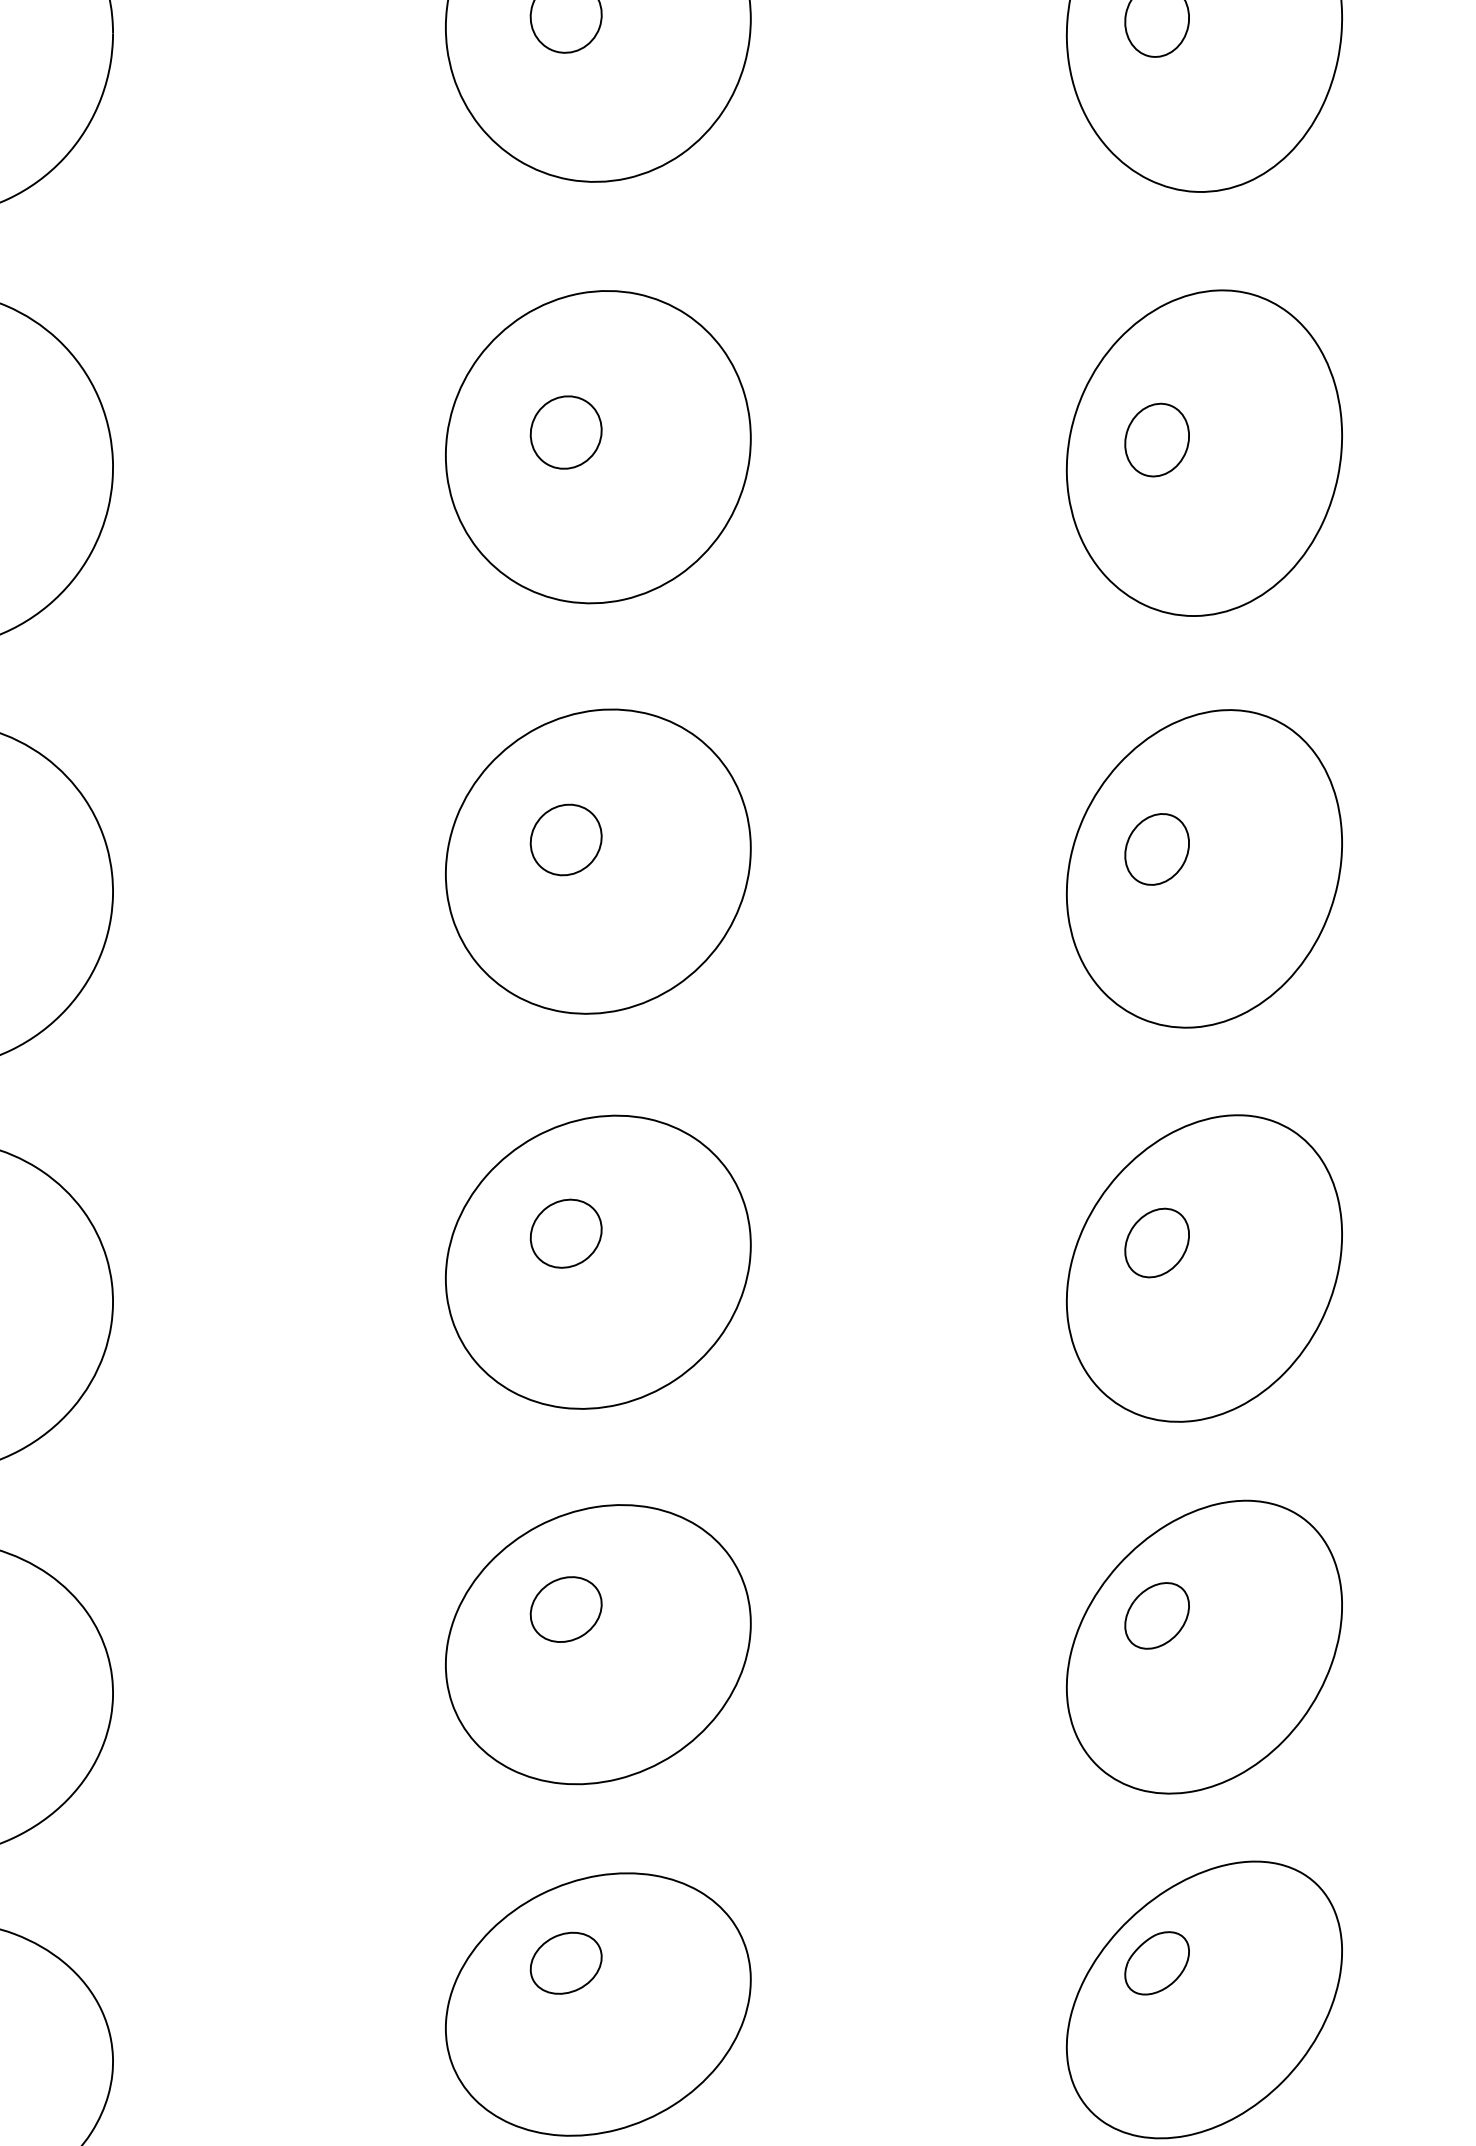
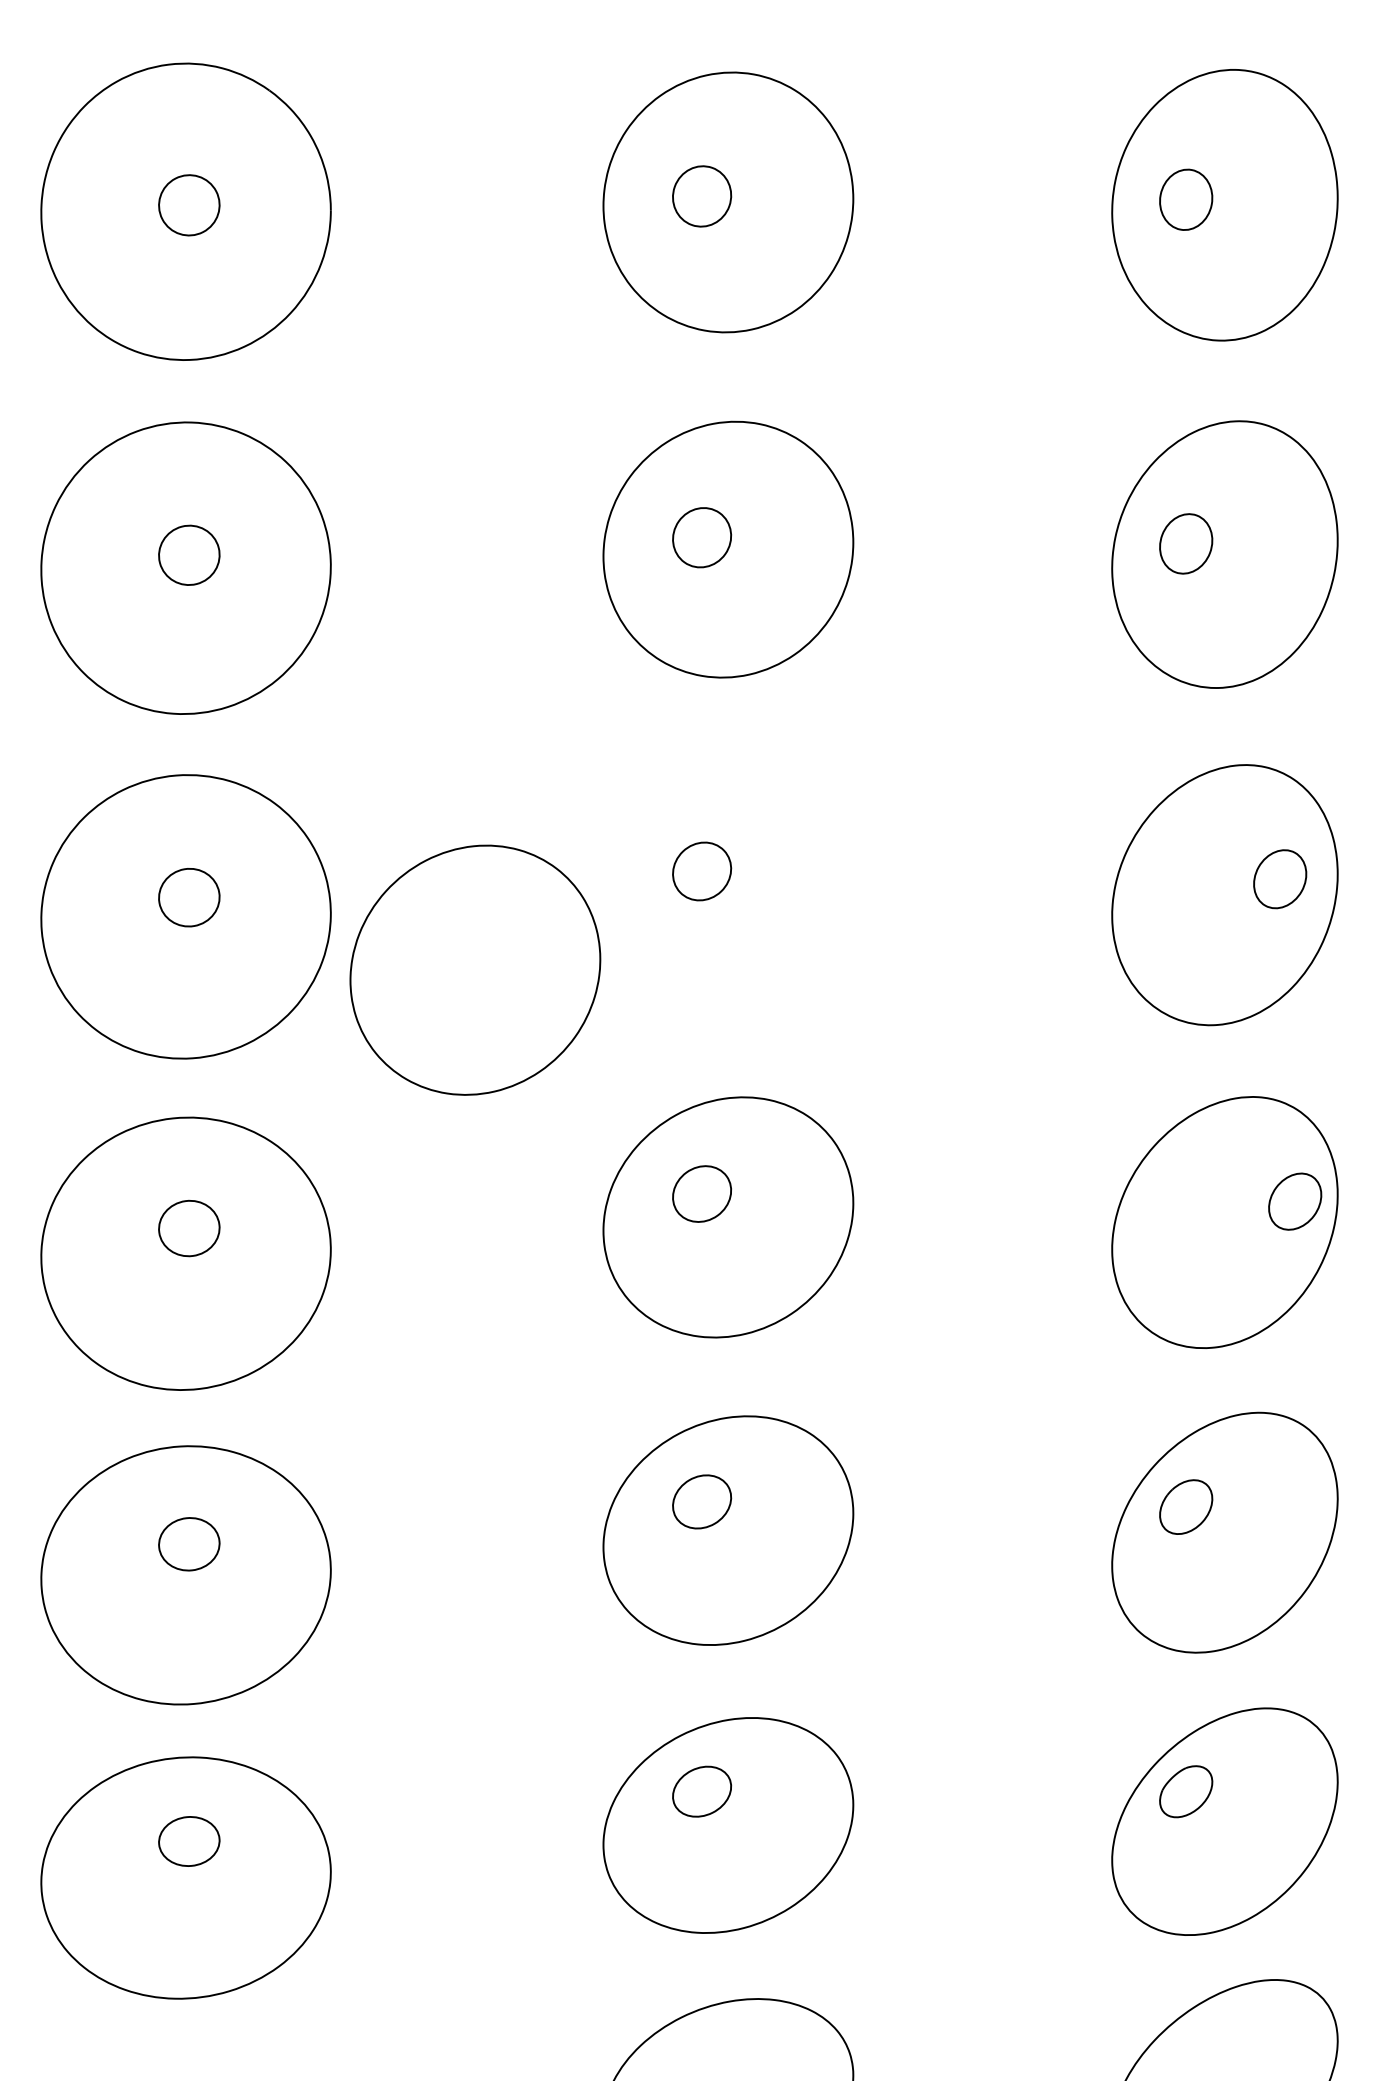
part: (1157, 849) -> (1280, 879), moved
part: (598, 860) -> (475, 969), moved
part: (1157, 1242) -> (1295, 1201), moved

